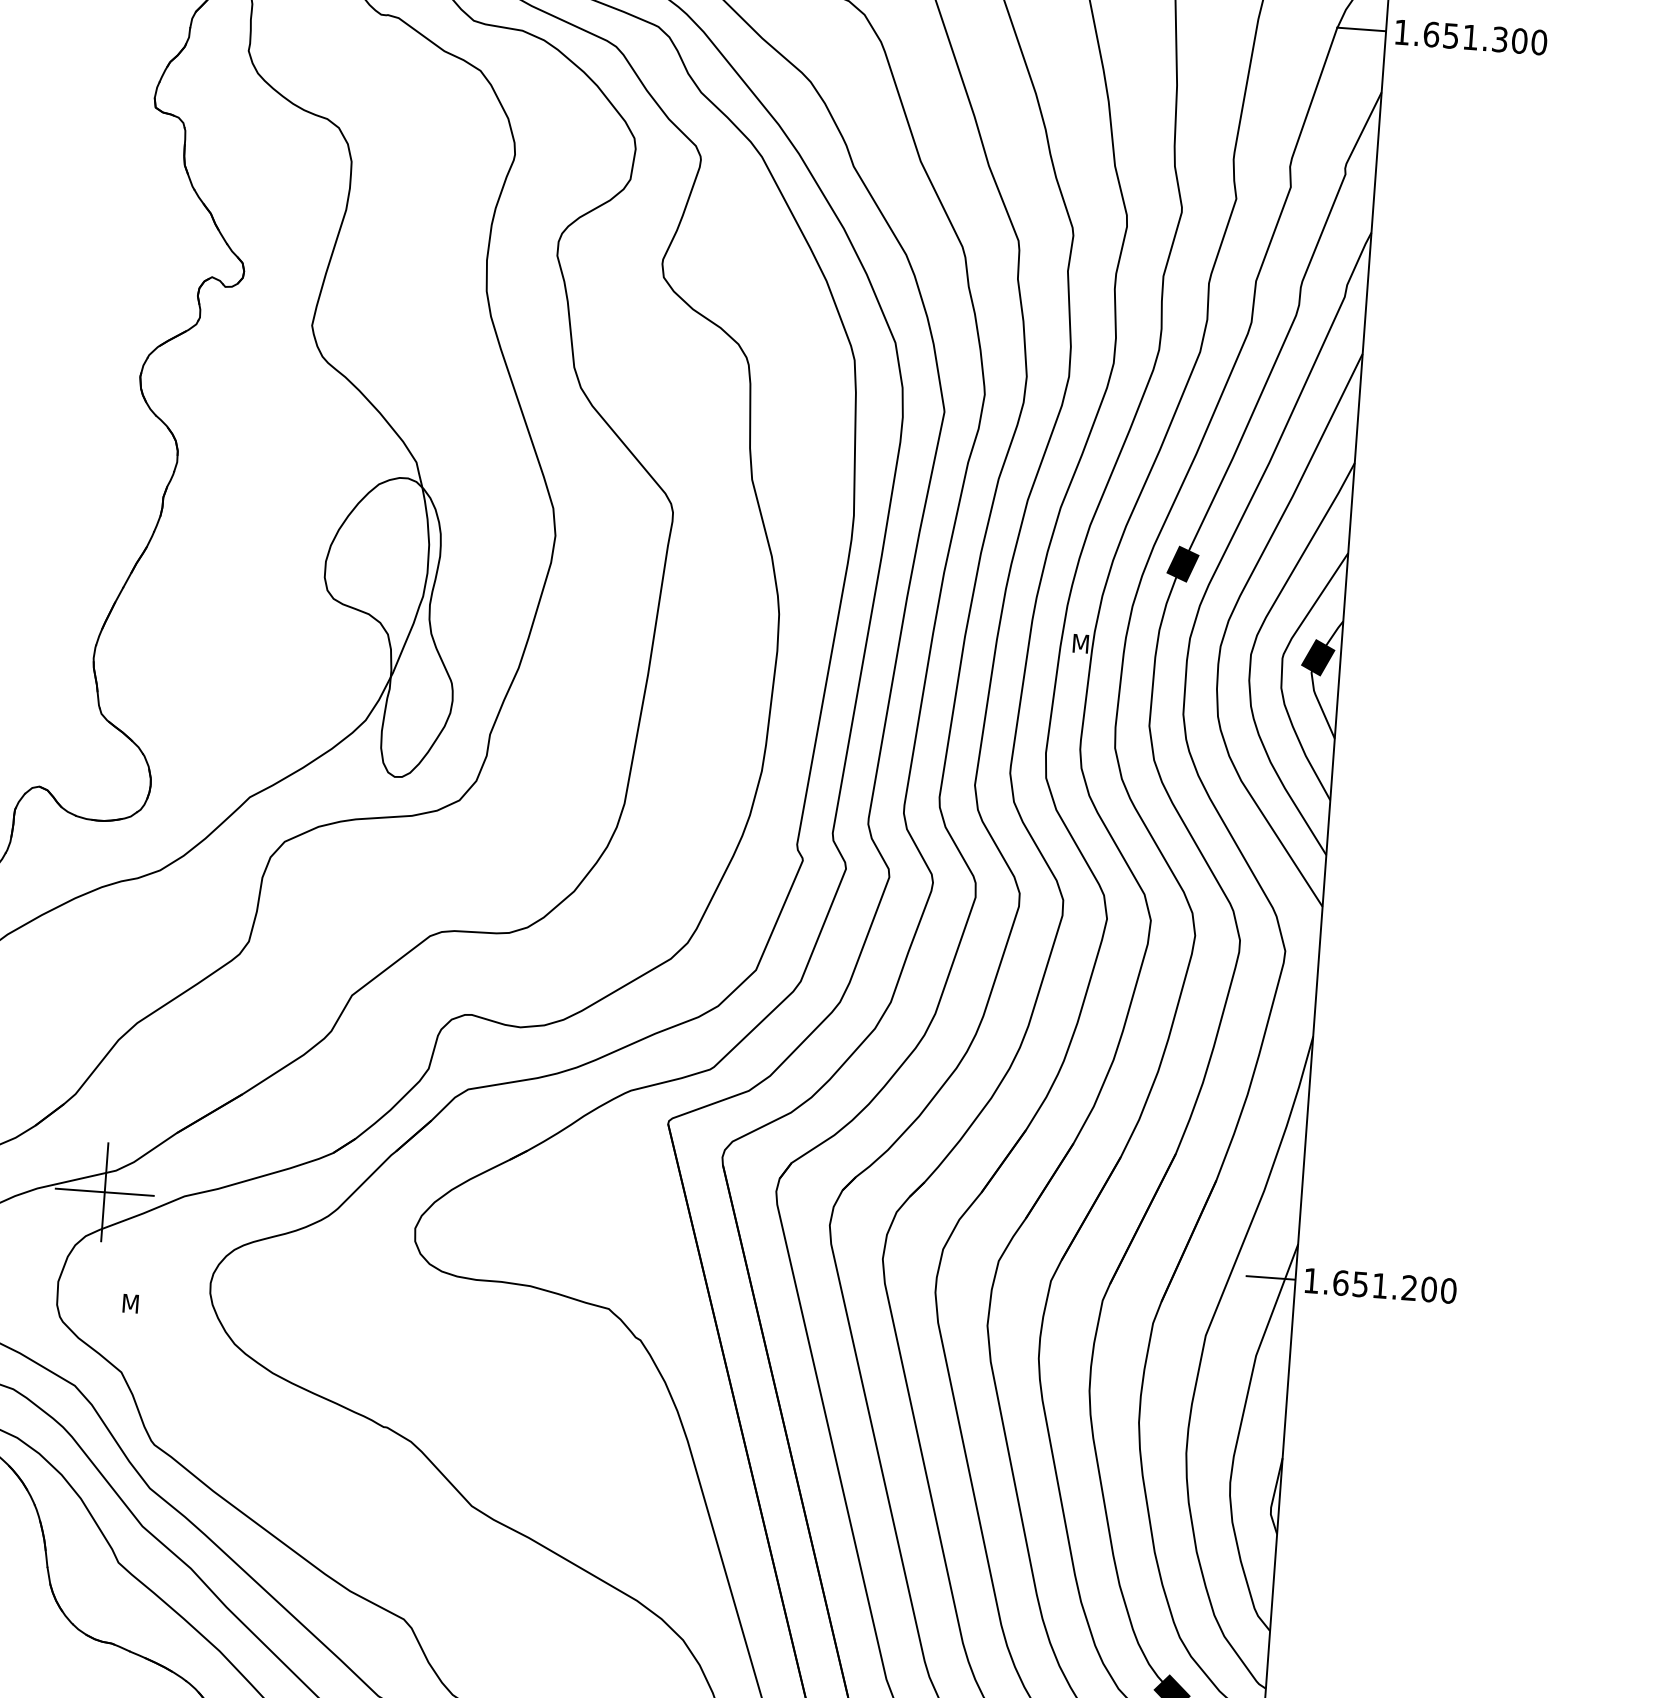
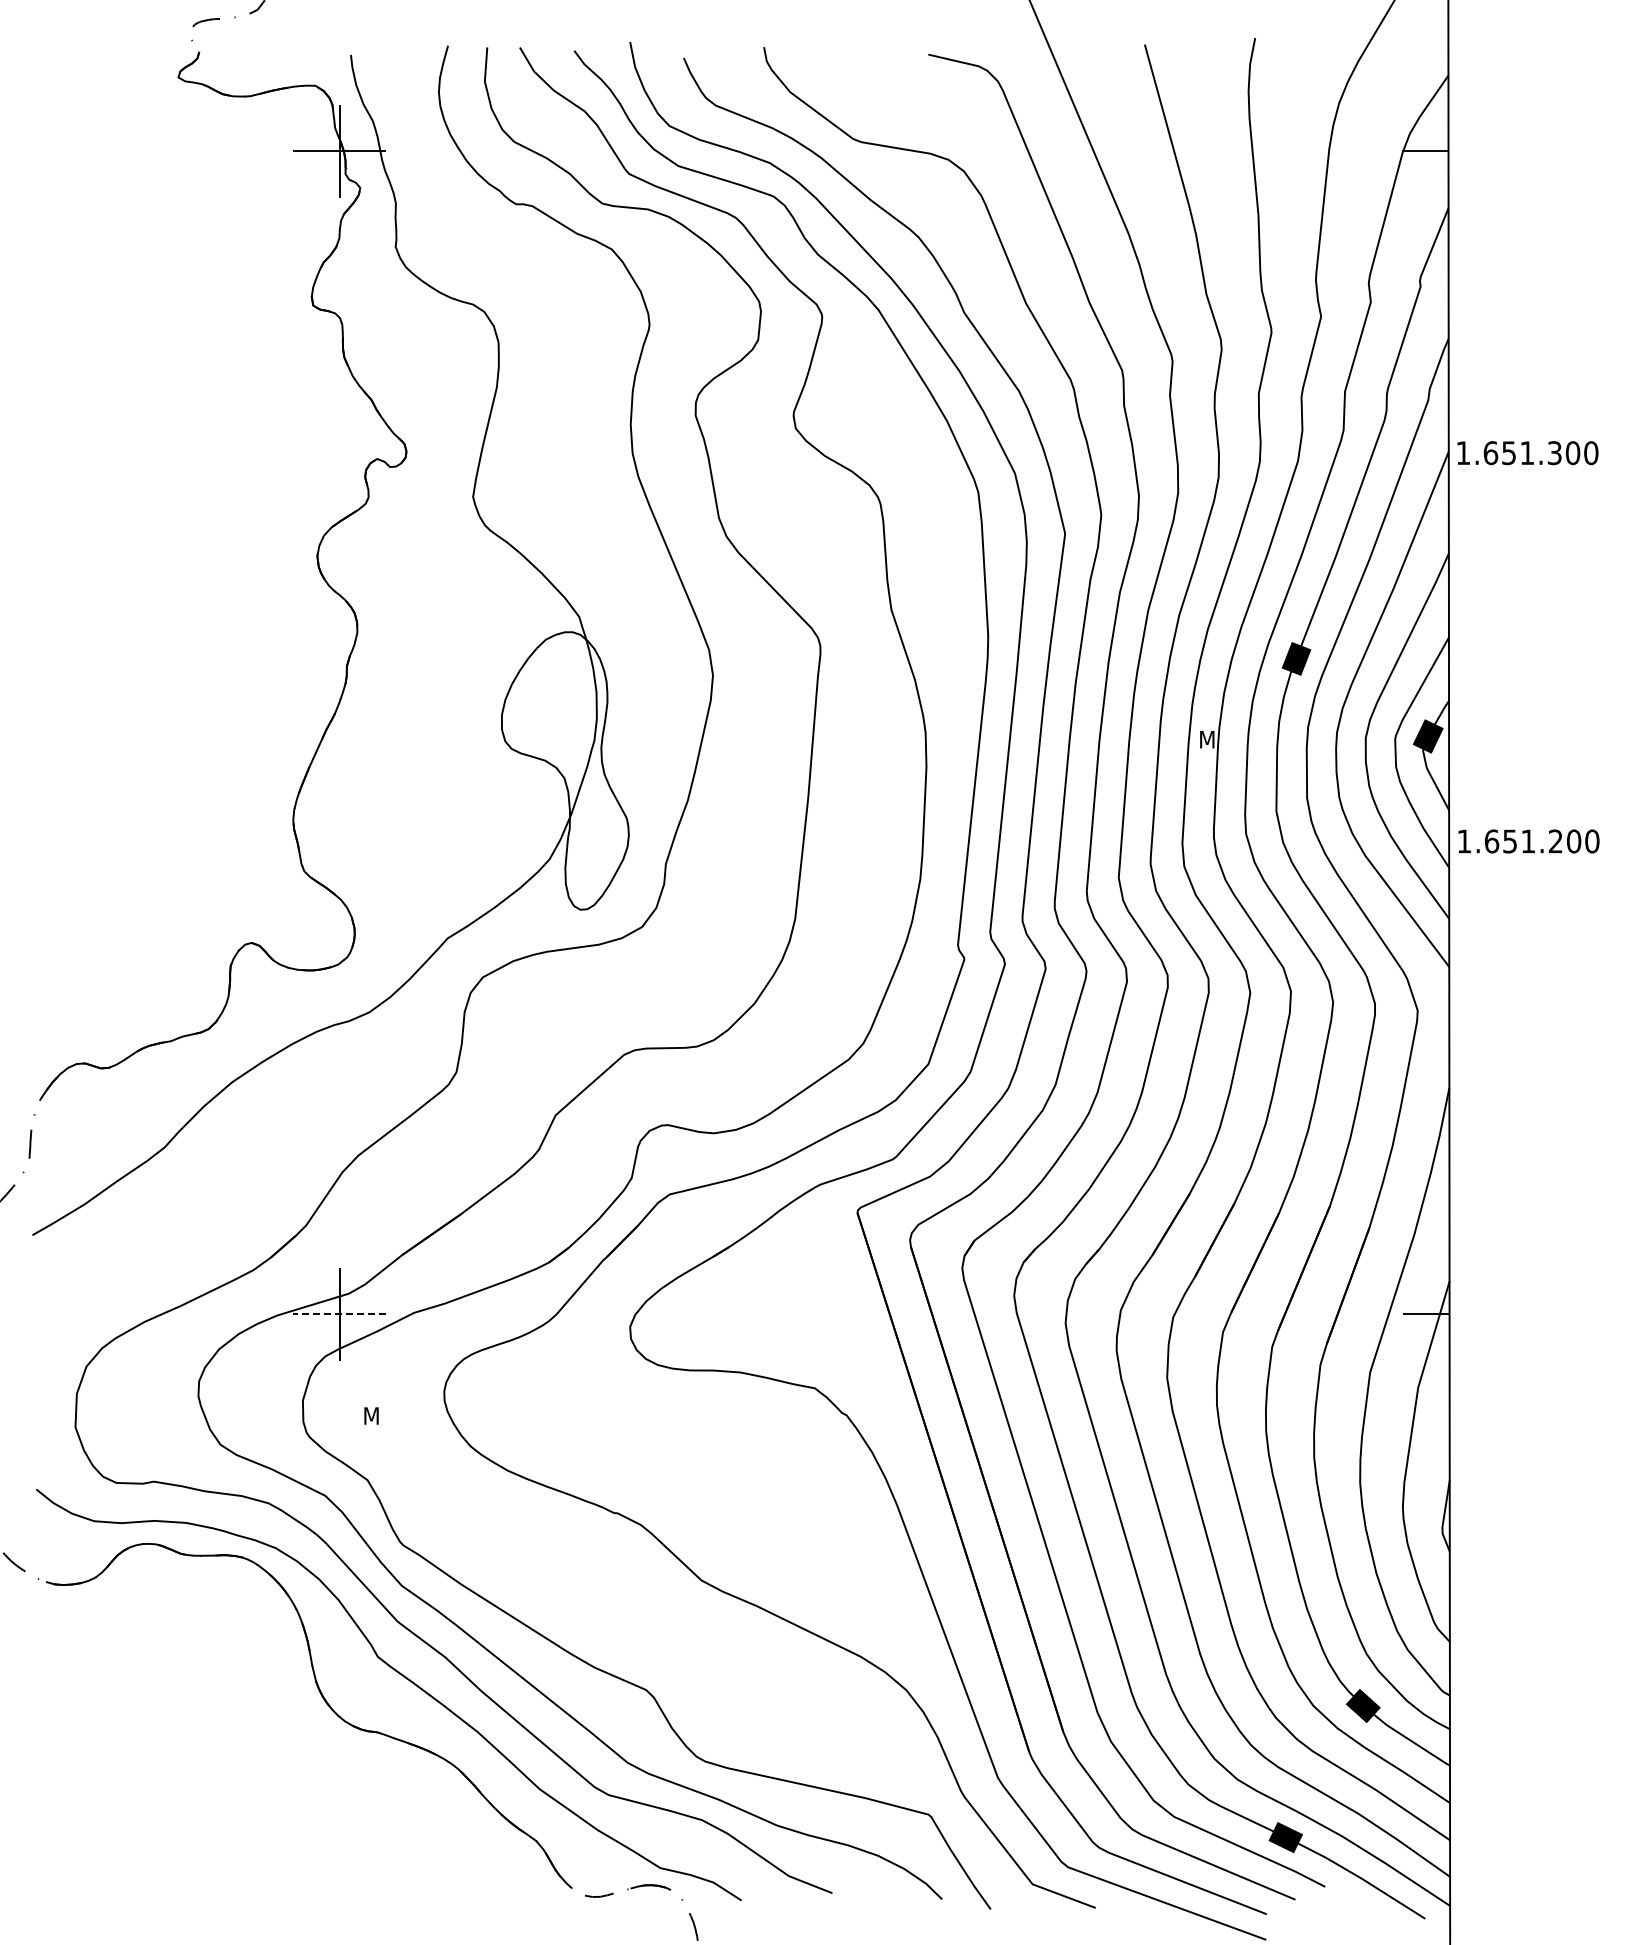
text: (1470, 37) -> (1527, 453), moved
line: (104, 1192) -> (339, 1314), solid -> dashed
text: (1380, 1285) -> (1528, 841), moved

